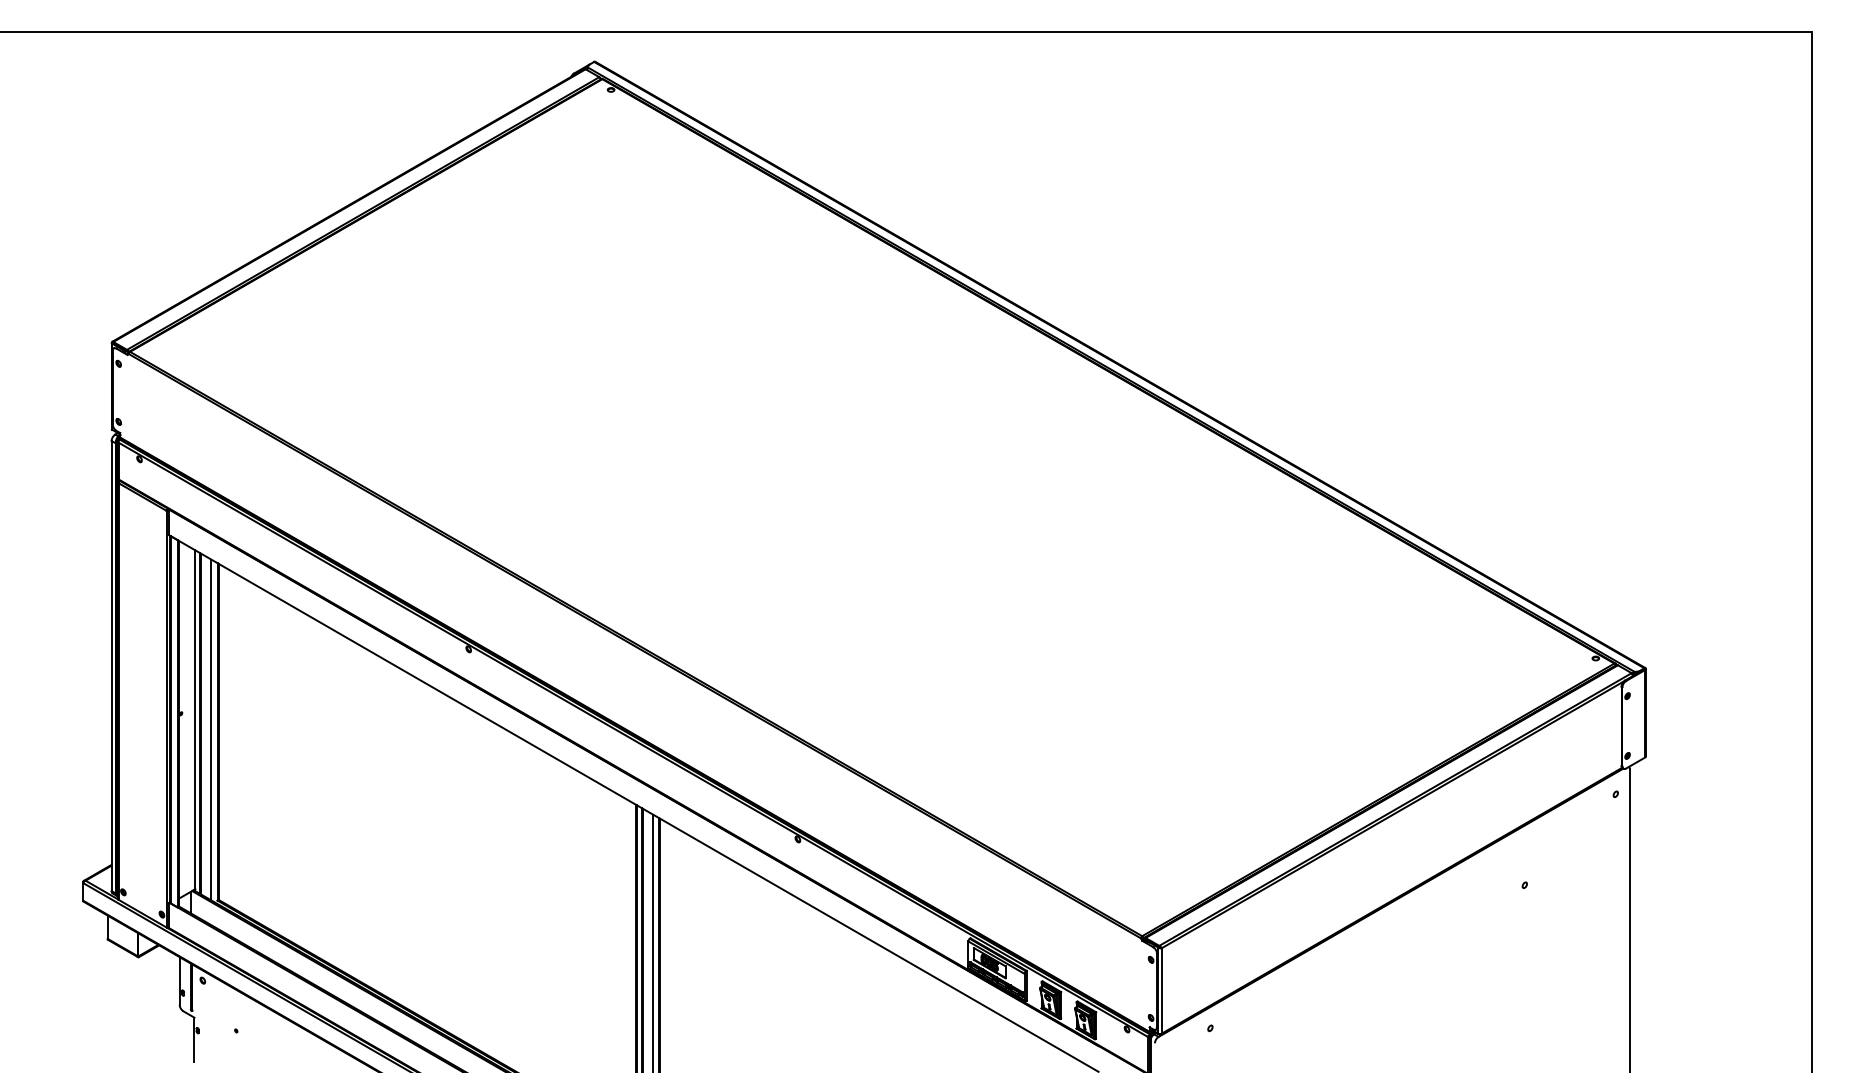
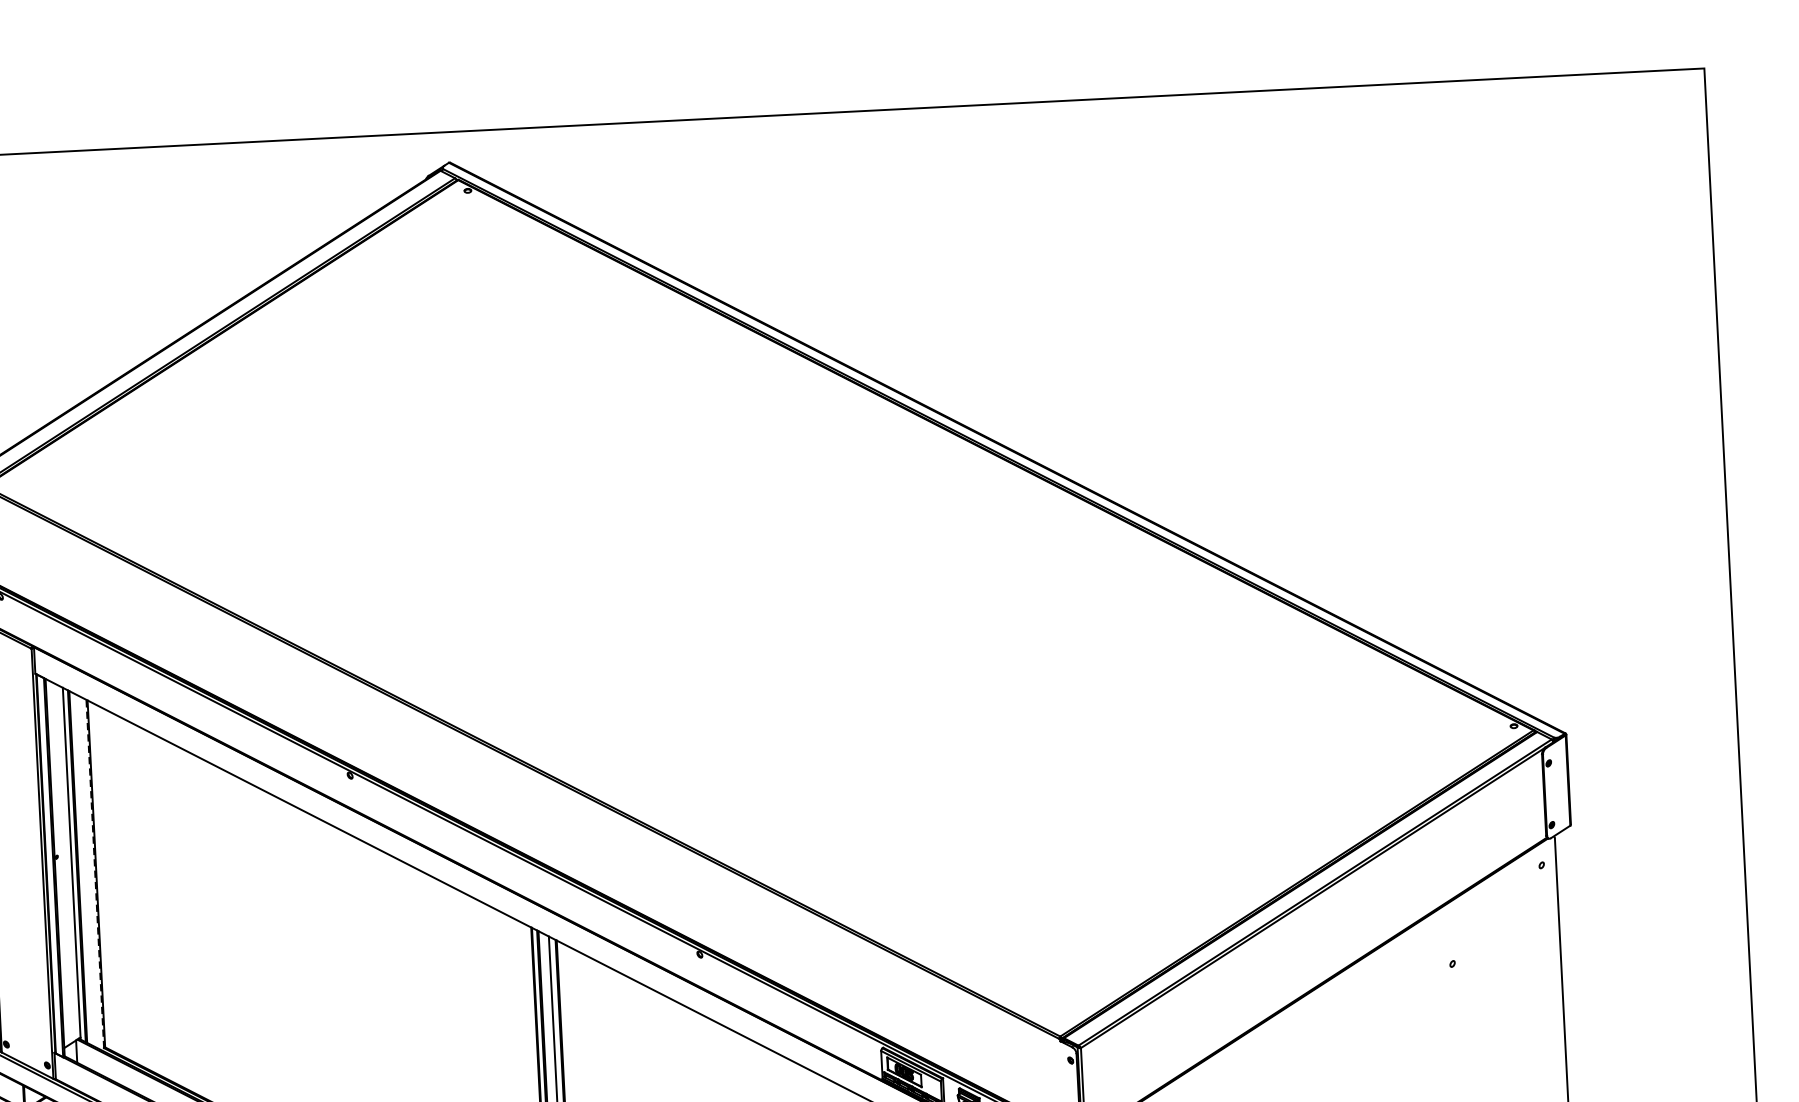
line: (211, 729) -> (88, 871), removed
line: (217, 731) -> (95, 873), solid -> dashed

